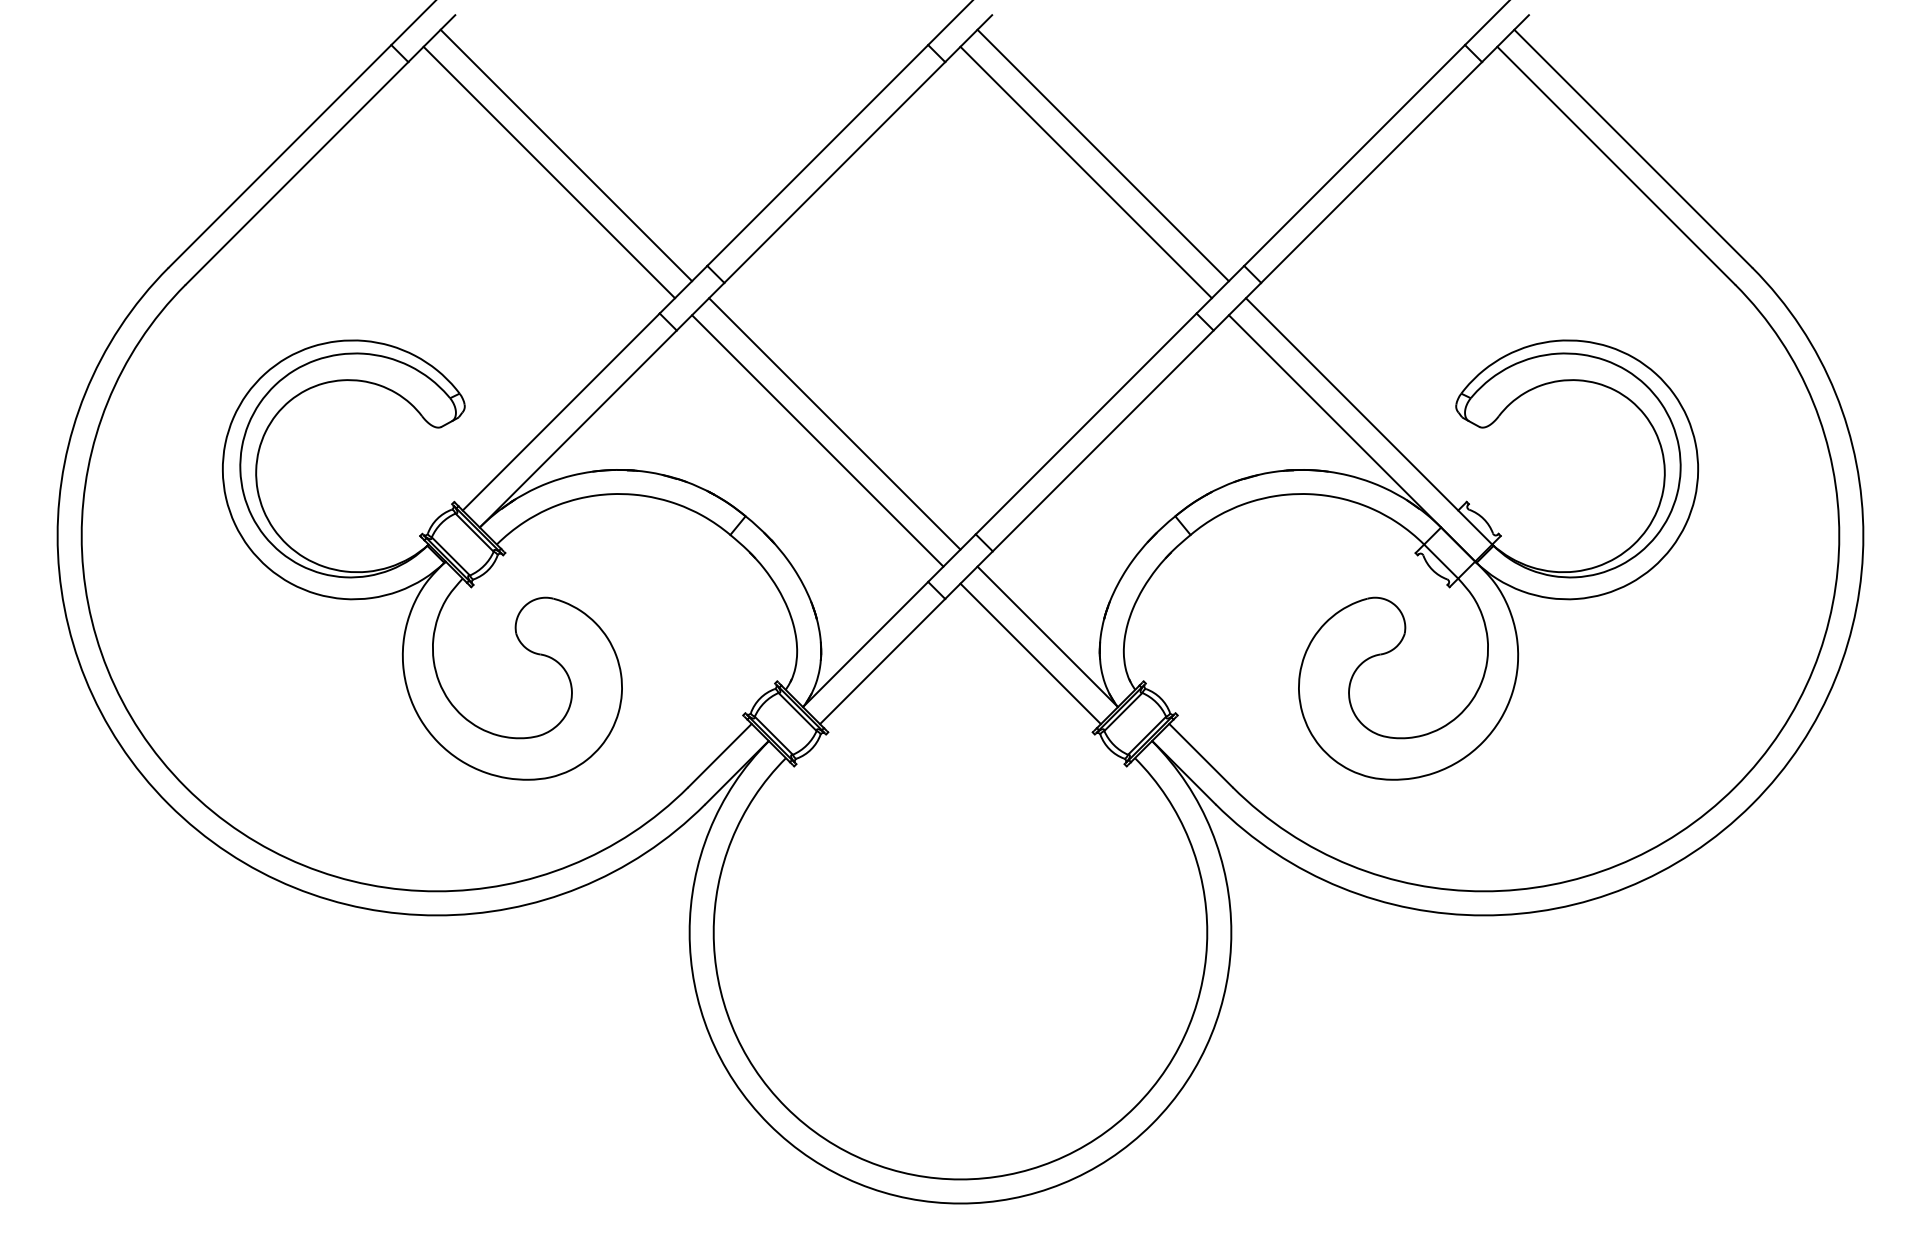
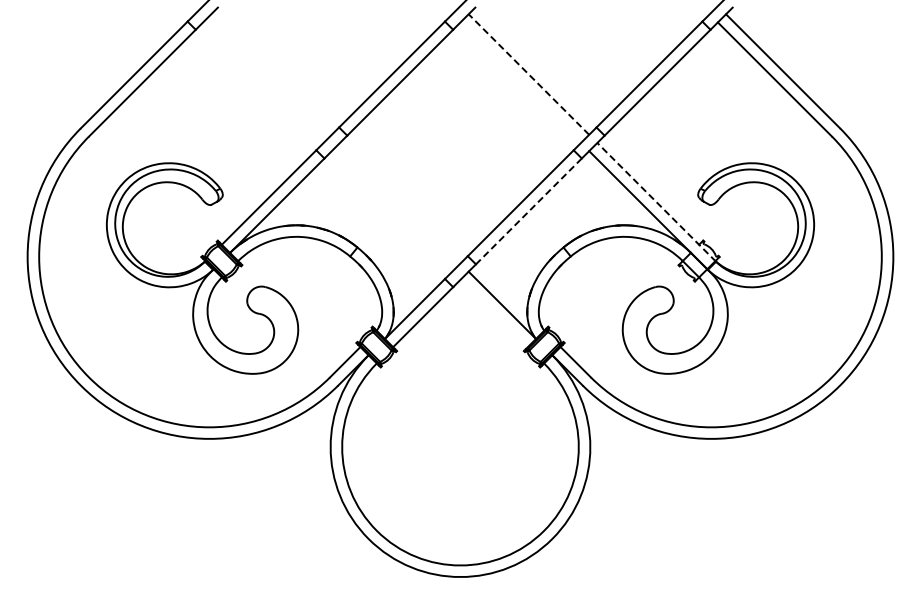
line: (566, 155) -> (271, 74), removed
line: (1102, 155) -> (528, 74), solid -> dashed
line: (549, 172) -> (263, 82), removed
line: (1085, 172) -> (520, 82), removed
line: (833, 422) -> (399, 202), removed
line: (1369, 422) -> (656, 202), solid -> dashed
line: (816, 441) -> (391, 211), removed
line: (1102, 441) -> (528, 211), solid -> dashed
line: (1029, 653) -> (493, 313), removed

